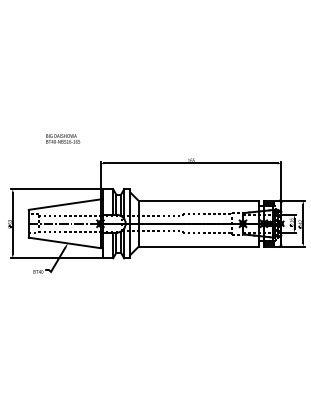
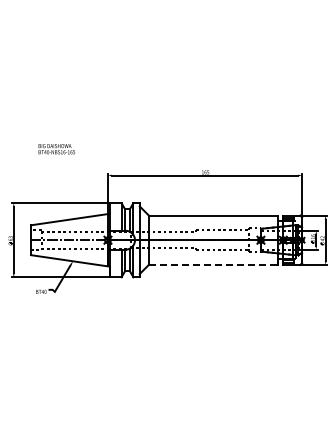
text: (62, 139) -> (56, 149), moved
line: (199, 246) -> (214, 264), solid -> dashed

